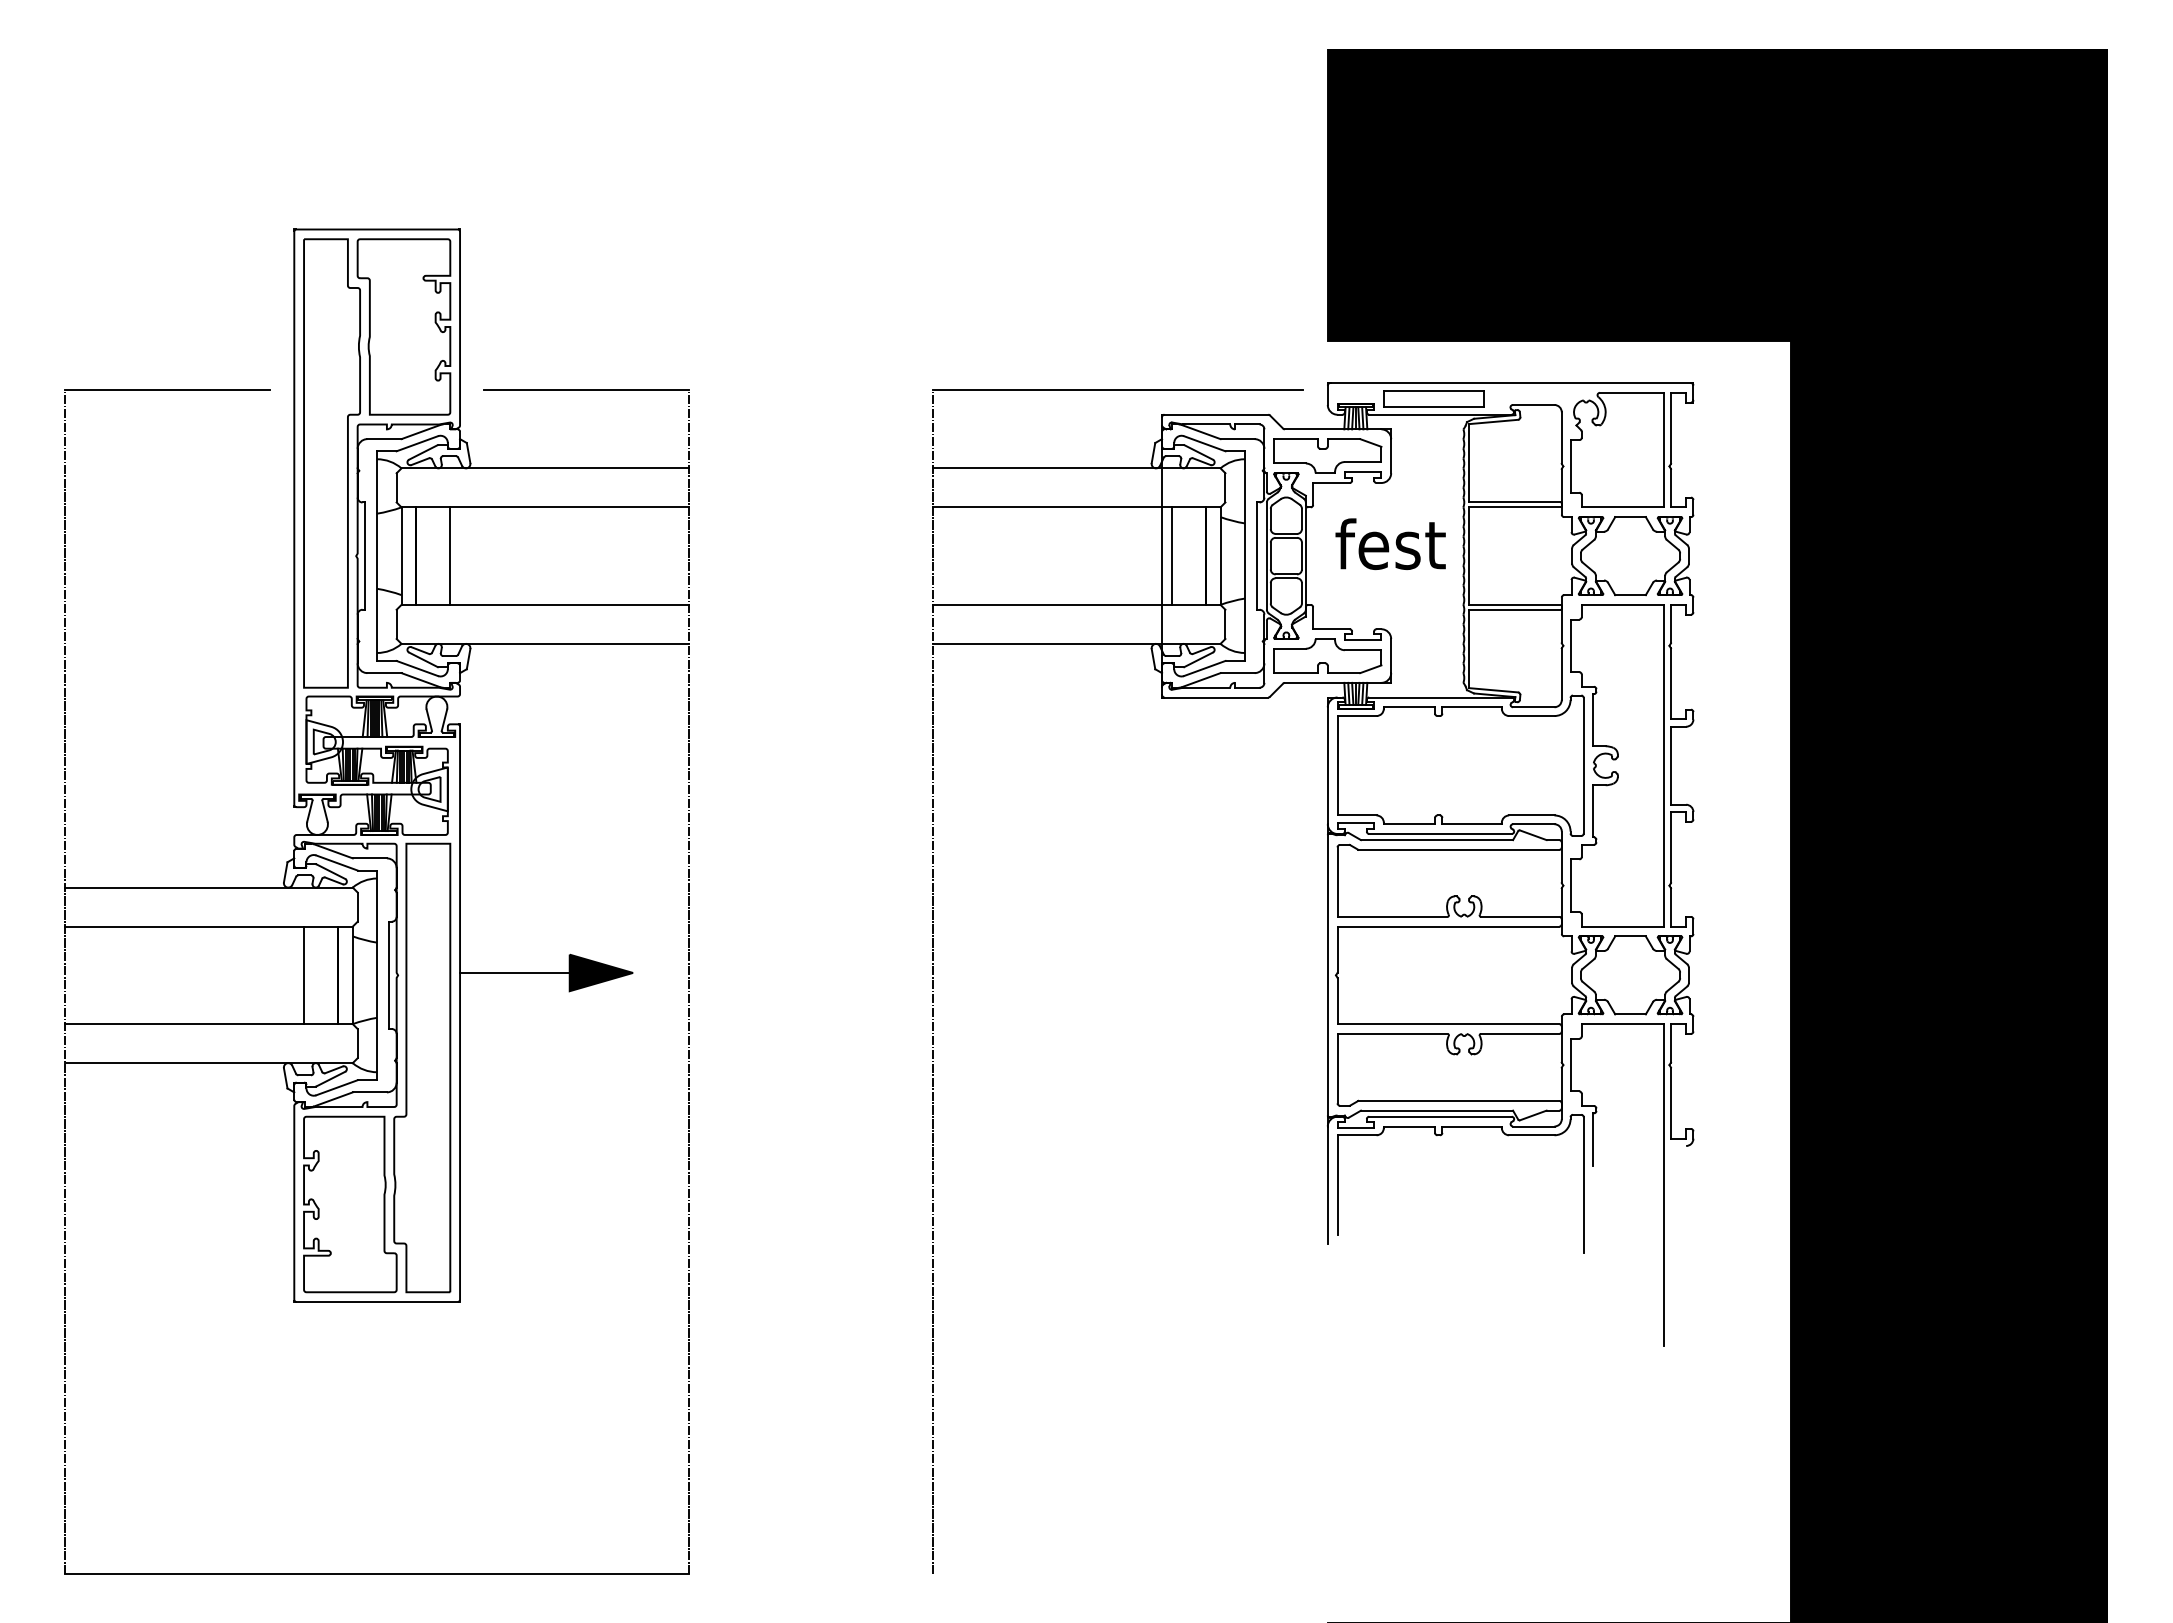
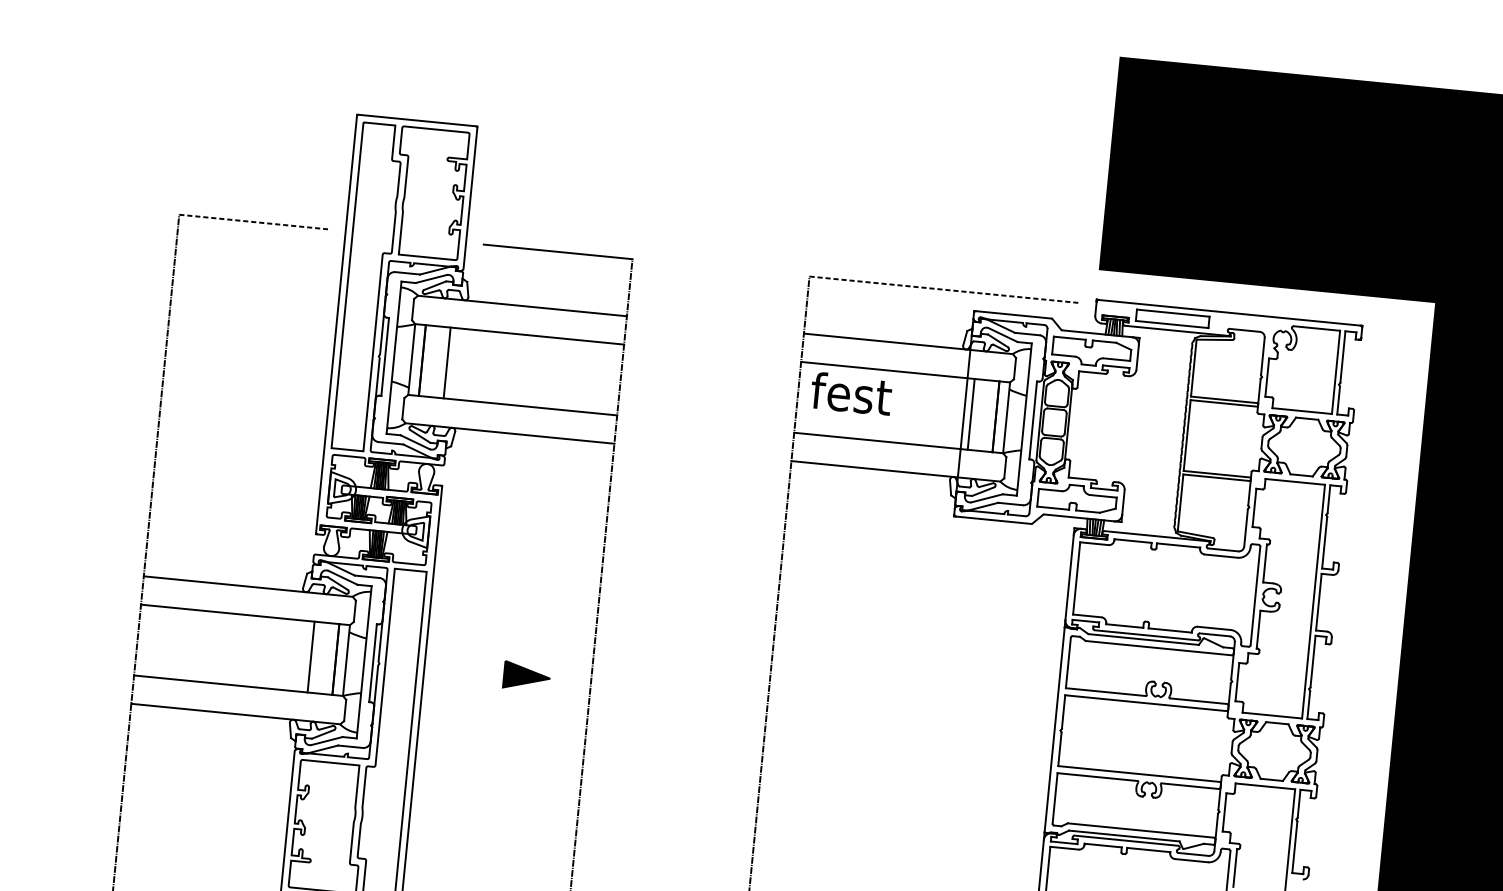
line: (168, 389) -> (254, 221), solid -> dashed
line: (1118, 389) -> (944, 289), solid -> dashed
text: (1390, 544) -> (851, 394), moved
line: (514, 972) -> (464, 669), removed

